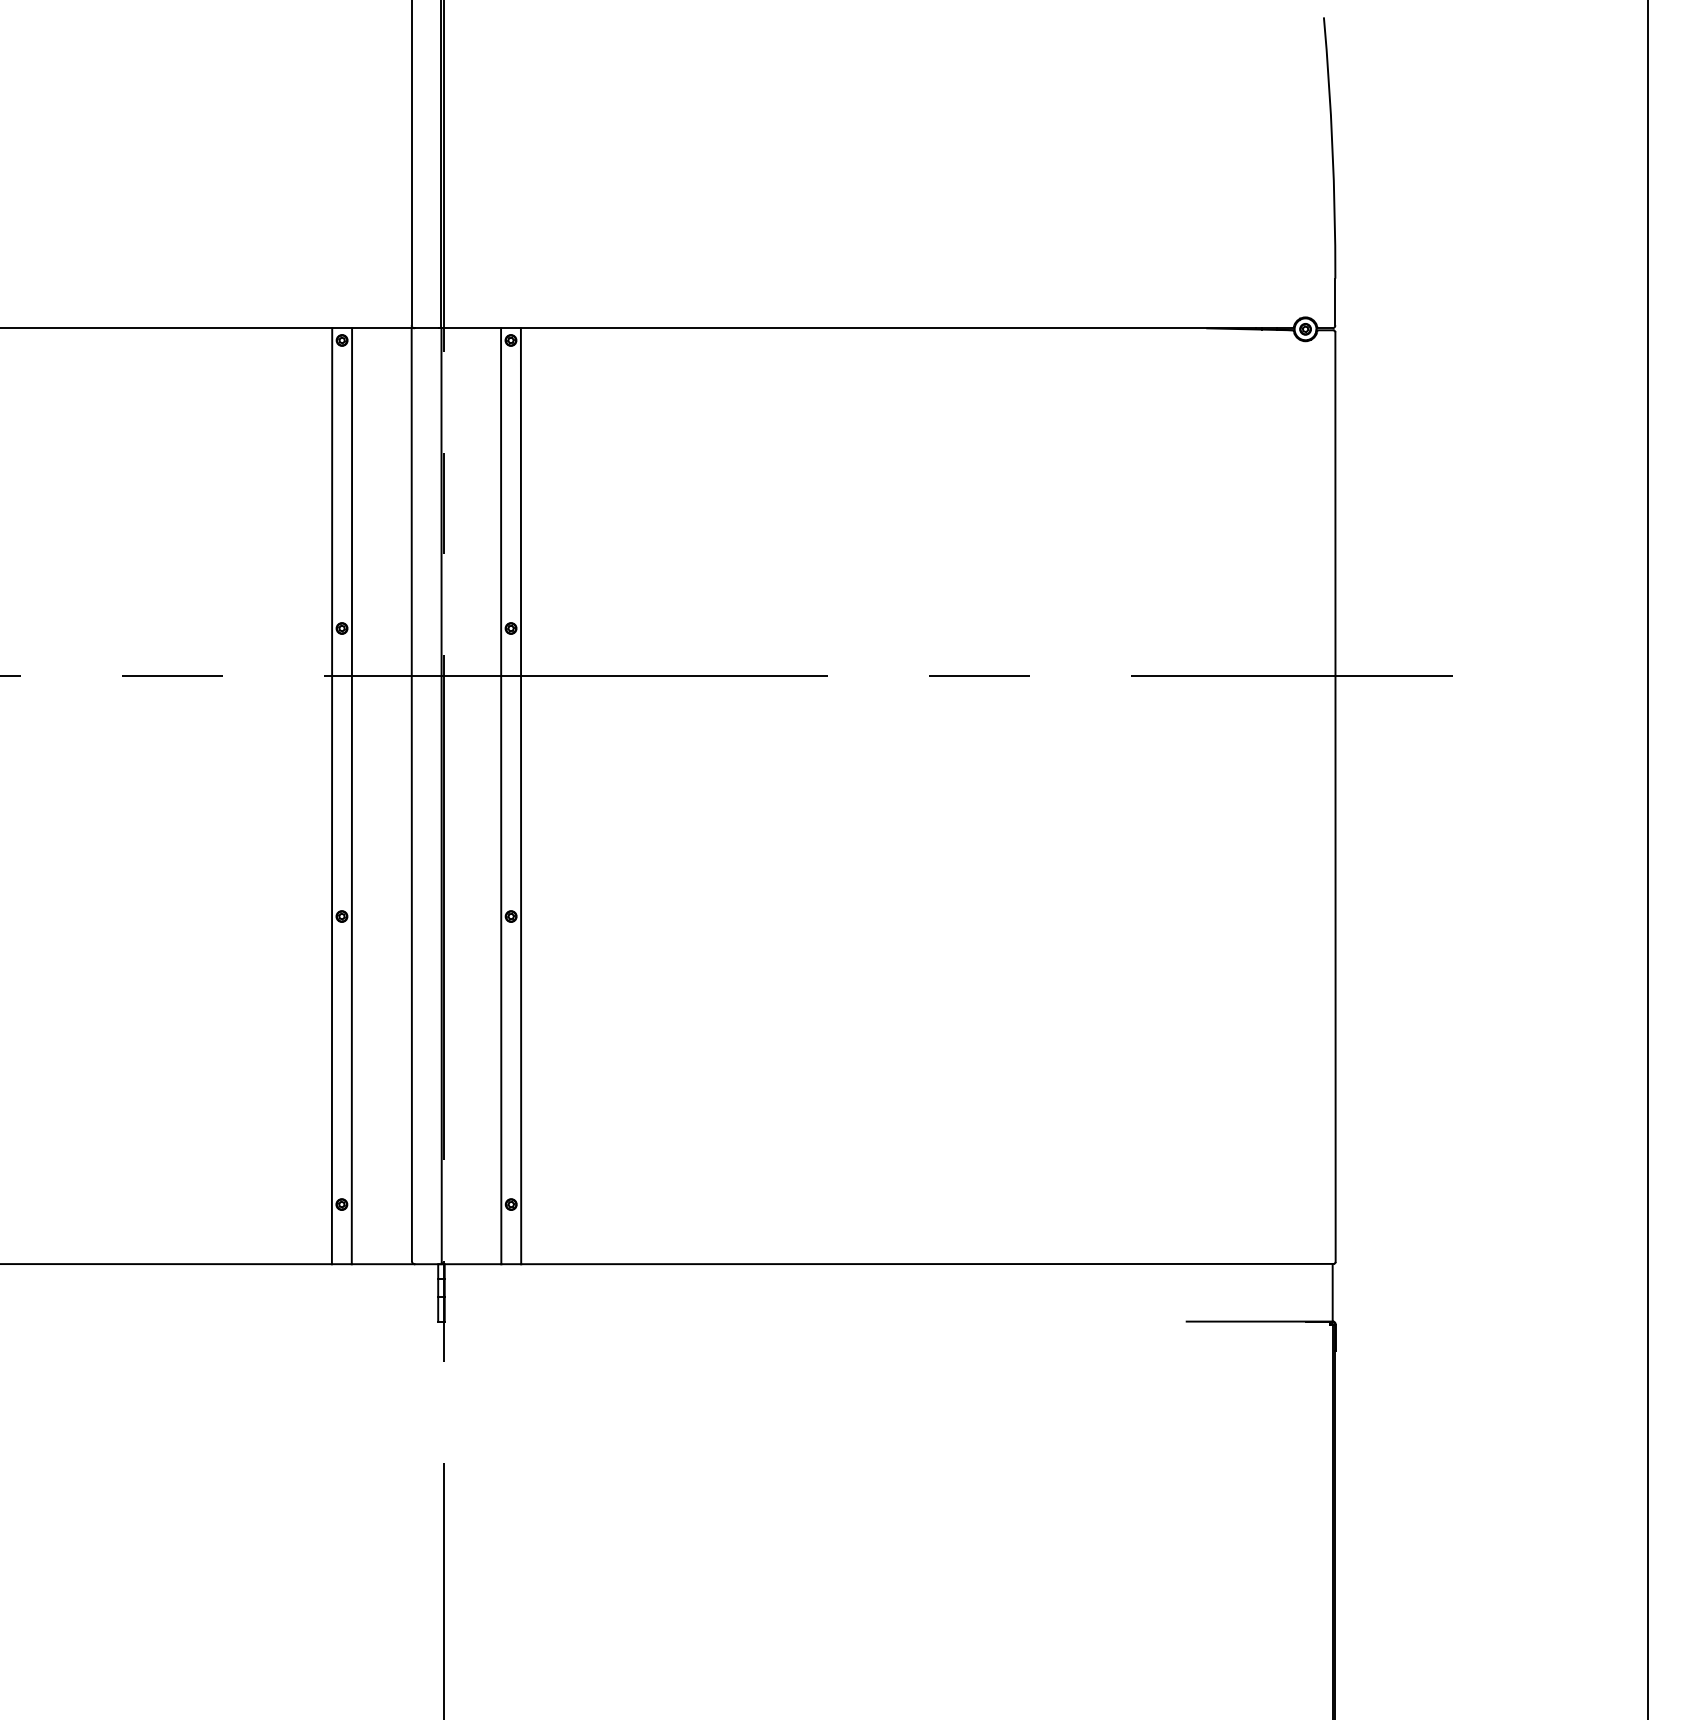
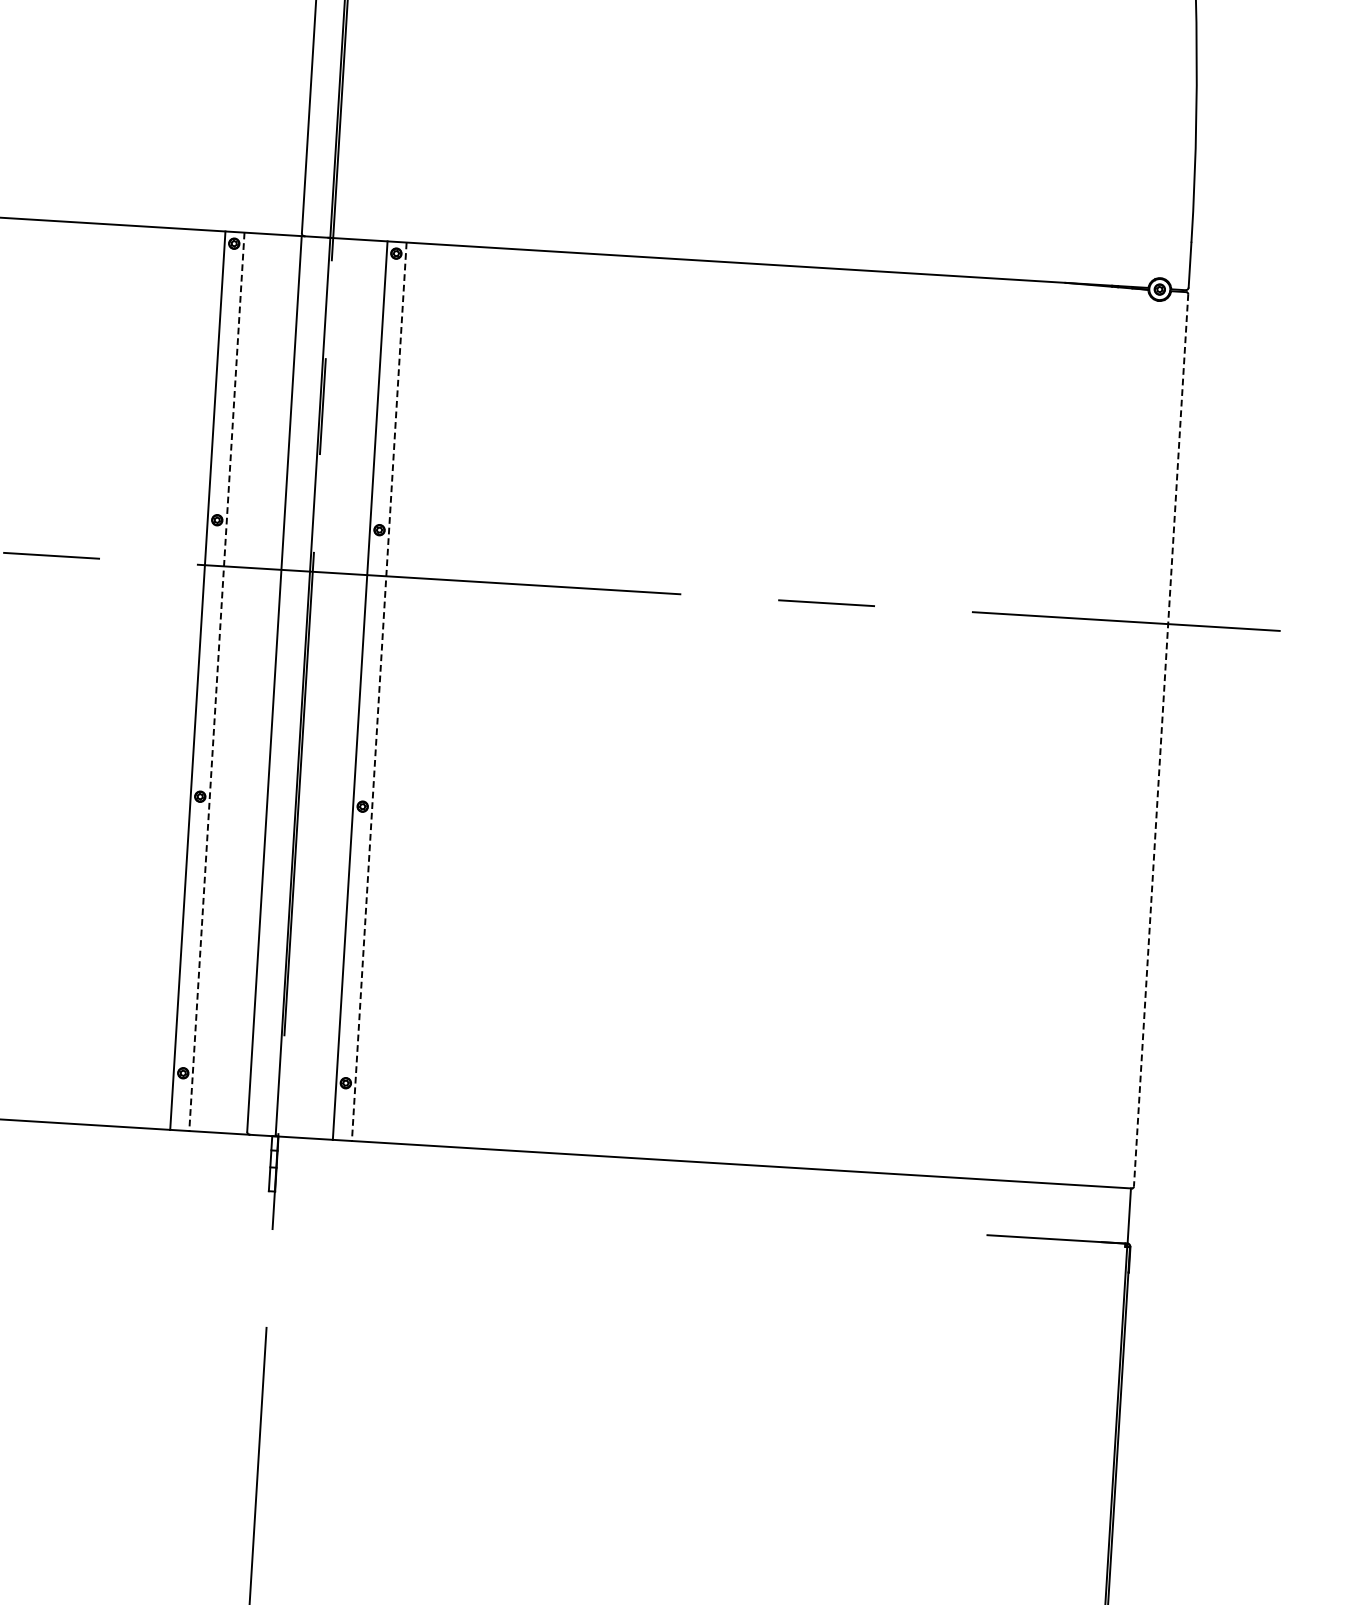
line: (351, 796) -> (216, 682), solid -> dashed
line: (521, 796) -> (379, 692), solid -> dashed
line: (1335, 797) -> (1161, 740), solid -> dashed

